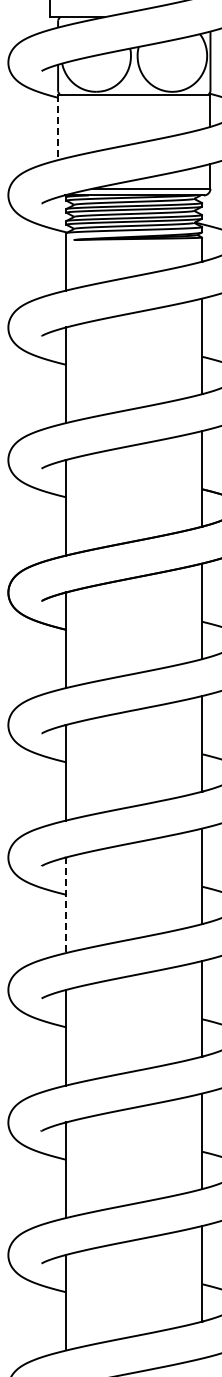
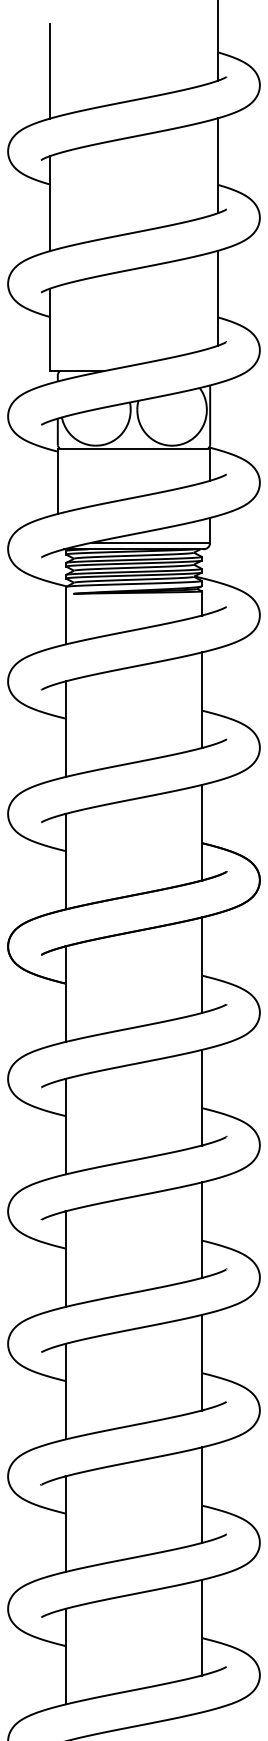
line: (57, 127) -> (57, 481), dashed -> solid
line: (66, 905) -> (66, 1259), dashed -> solid

